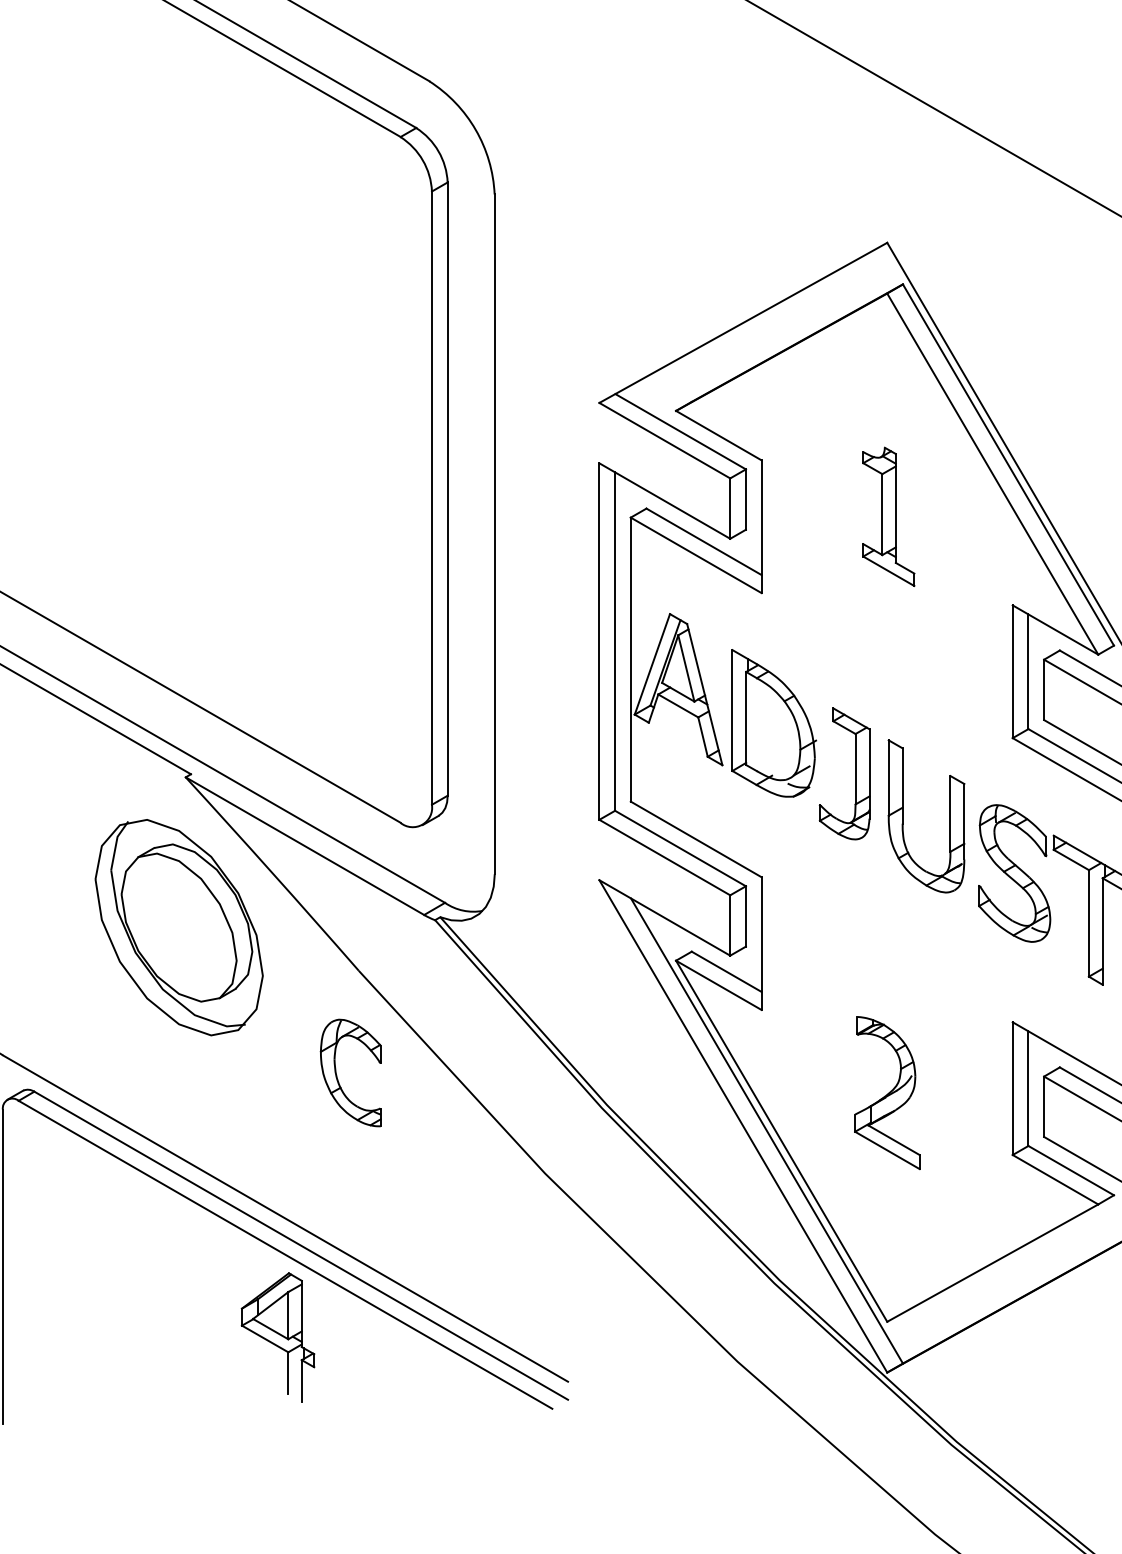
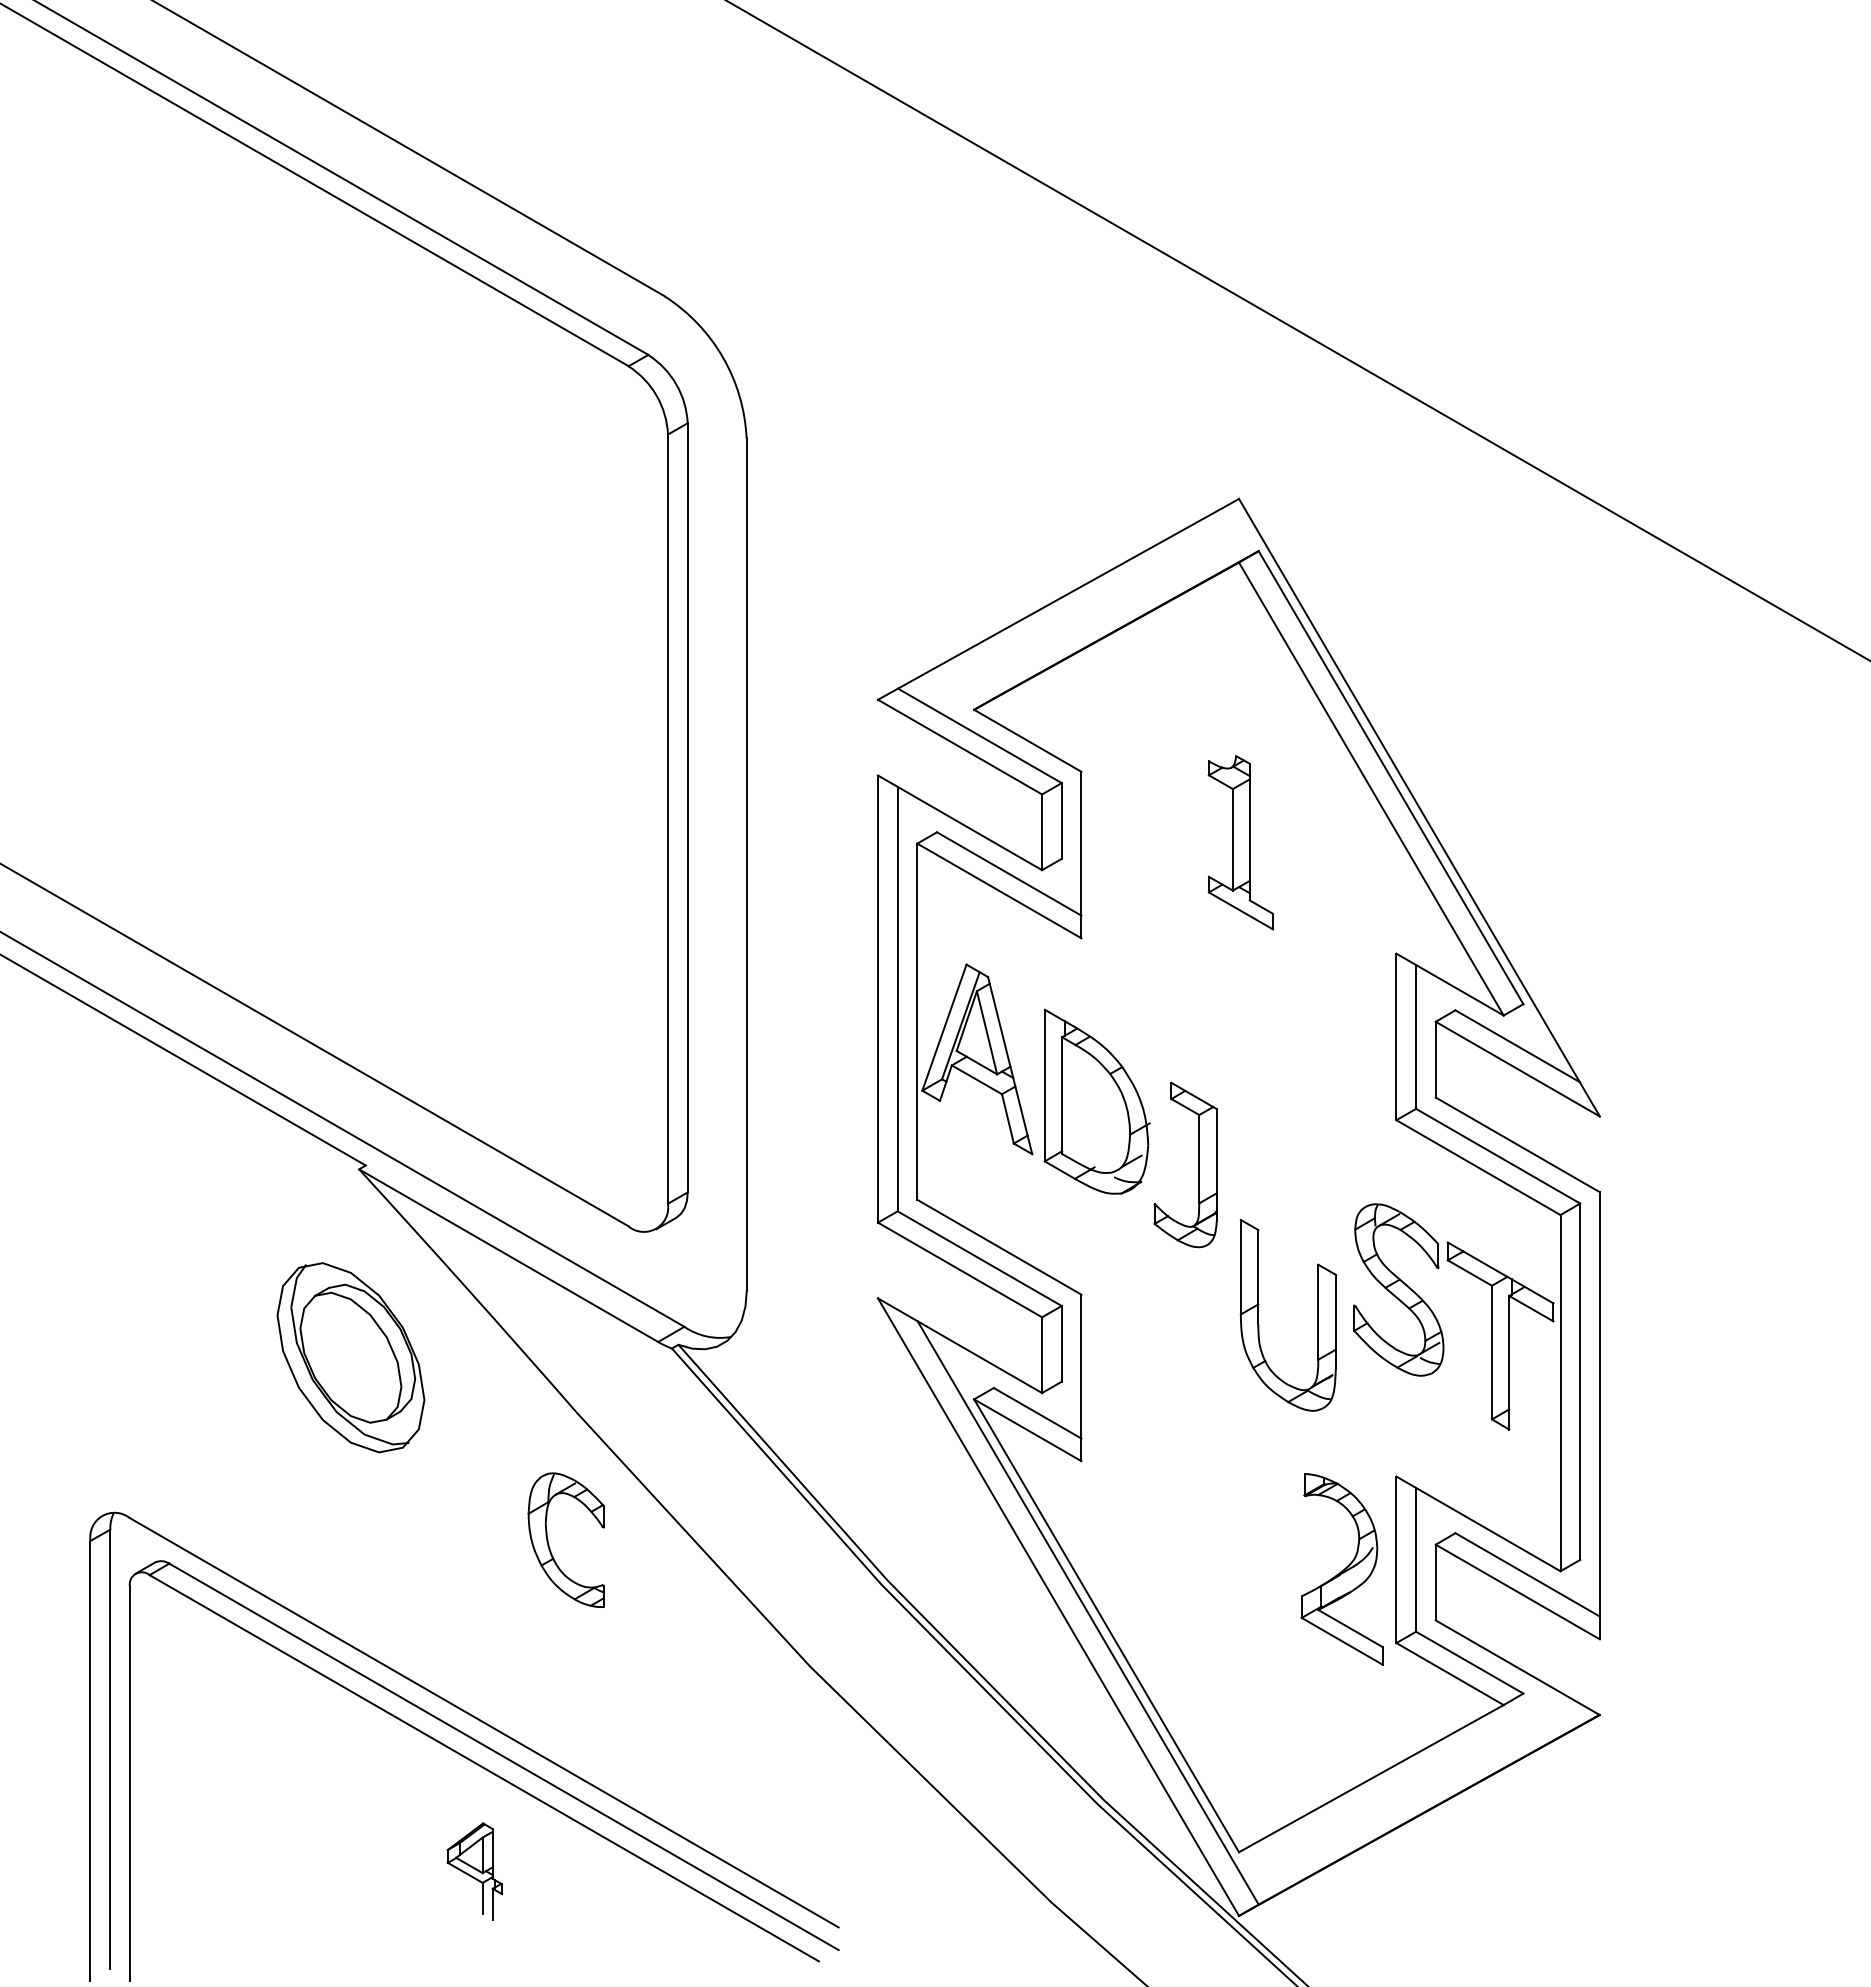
part: (902, 816) -> (1258, 1315), moved
part: (178, 927) -> (350, 1357), size x0.7
part: (886, 1093) -> (1341, 1569), moved
part: (277, 1337) -> (474, 1871), size x0.6

